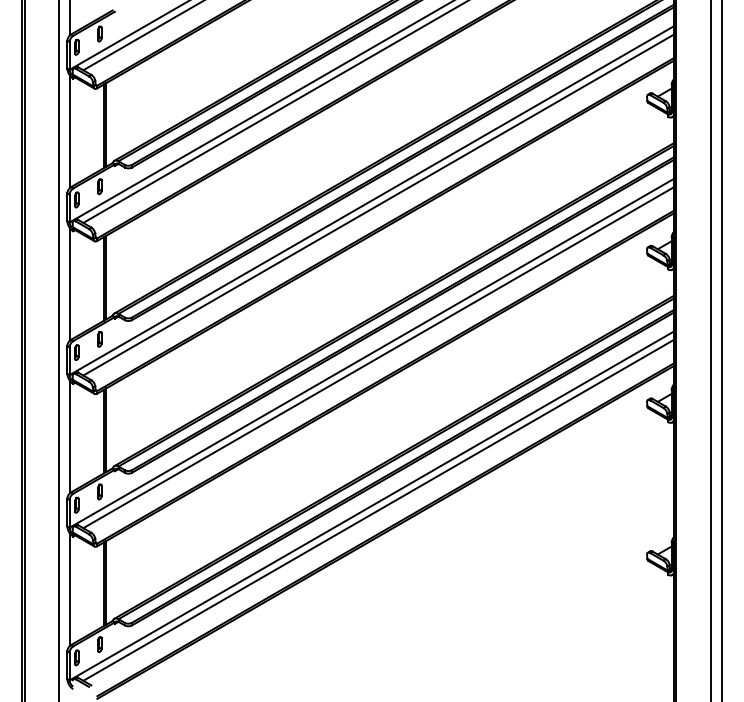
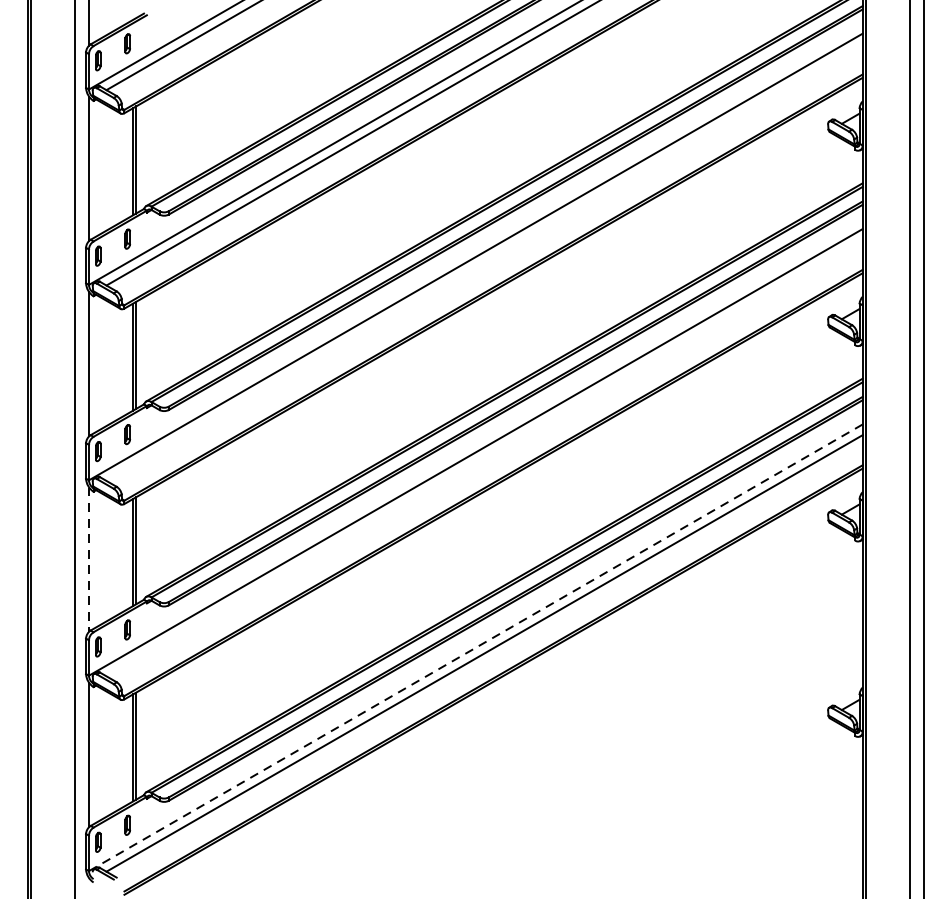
line: (378, 204) -> (484, 261), removed
line: (378, 357) -> (484, 457), removed
line: (69, 437) -> (88, 560), solid -> dashed
line: (371, 506) -> (475, 648), solid -> dashed

